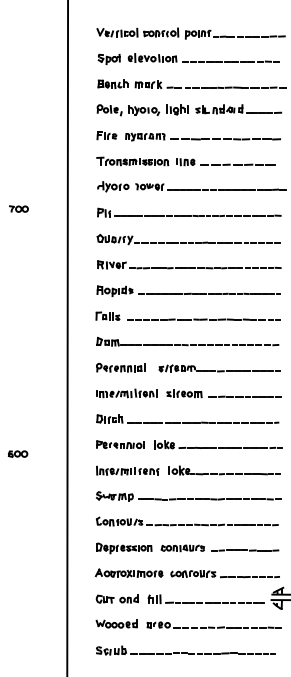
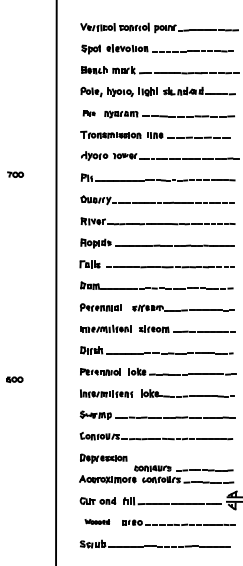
part: (106, 135) -> (88, 113), size x0.7
part: (219, 548) -> (183, 468), moved
part: (116, 623) -> (97, 521), size x0.7

